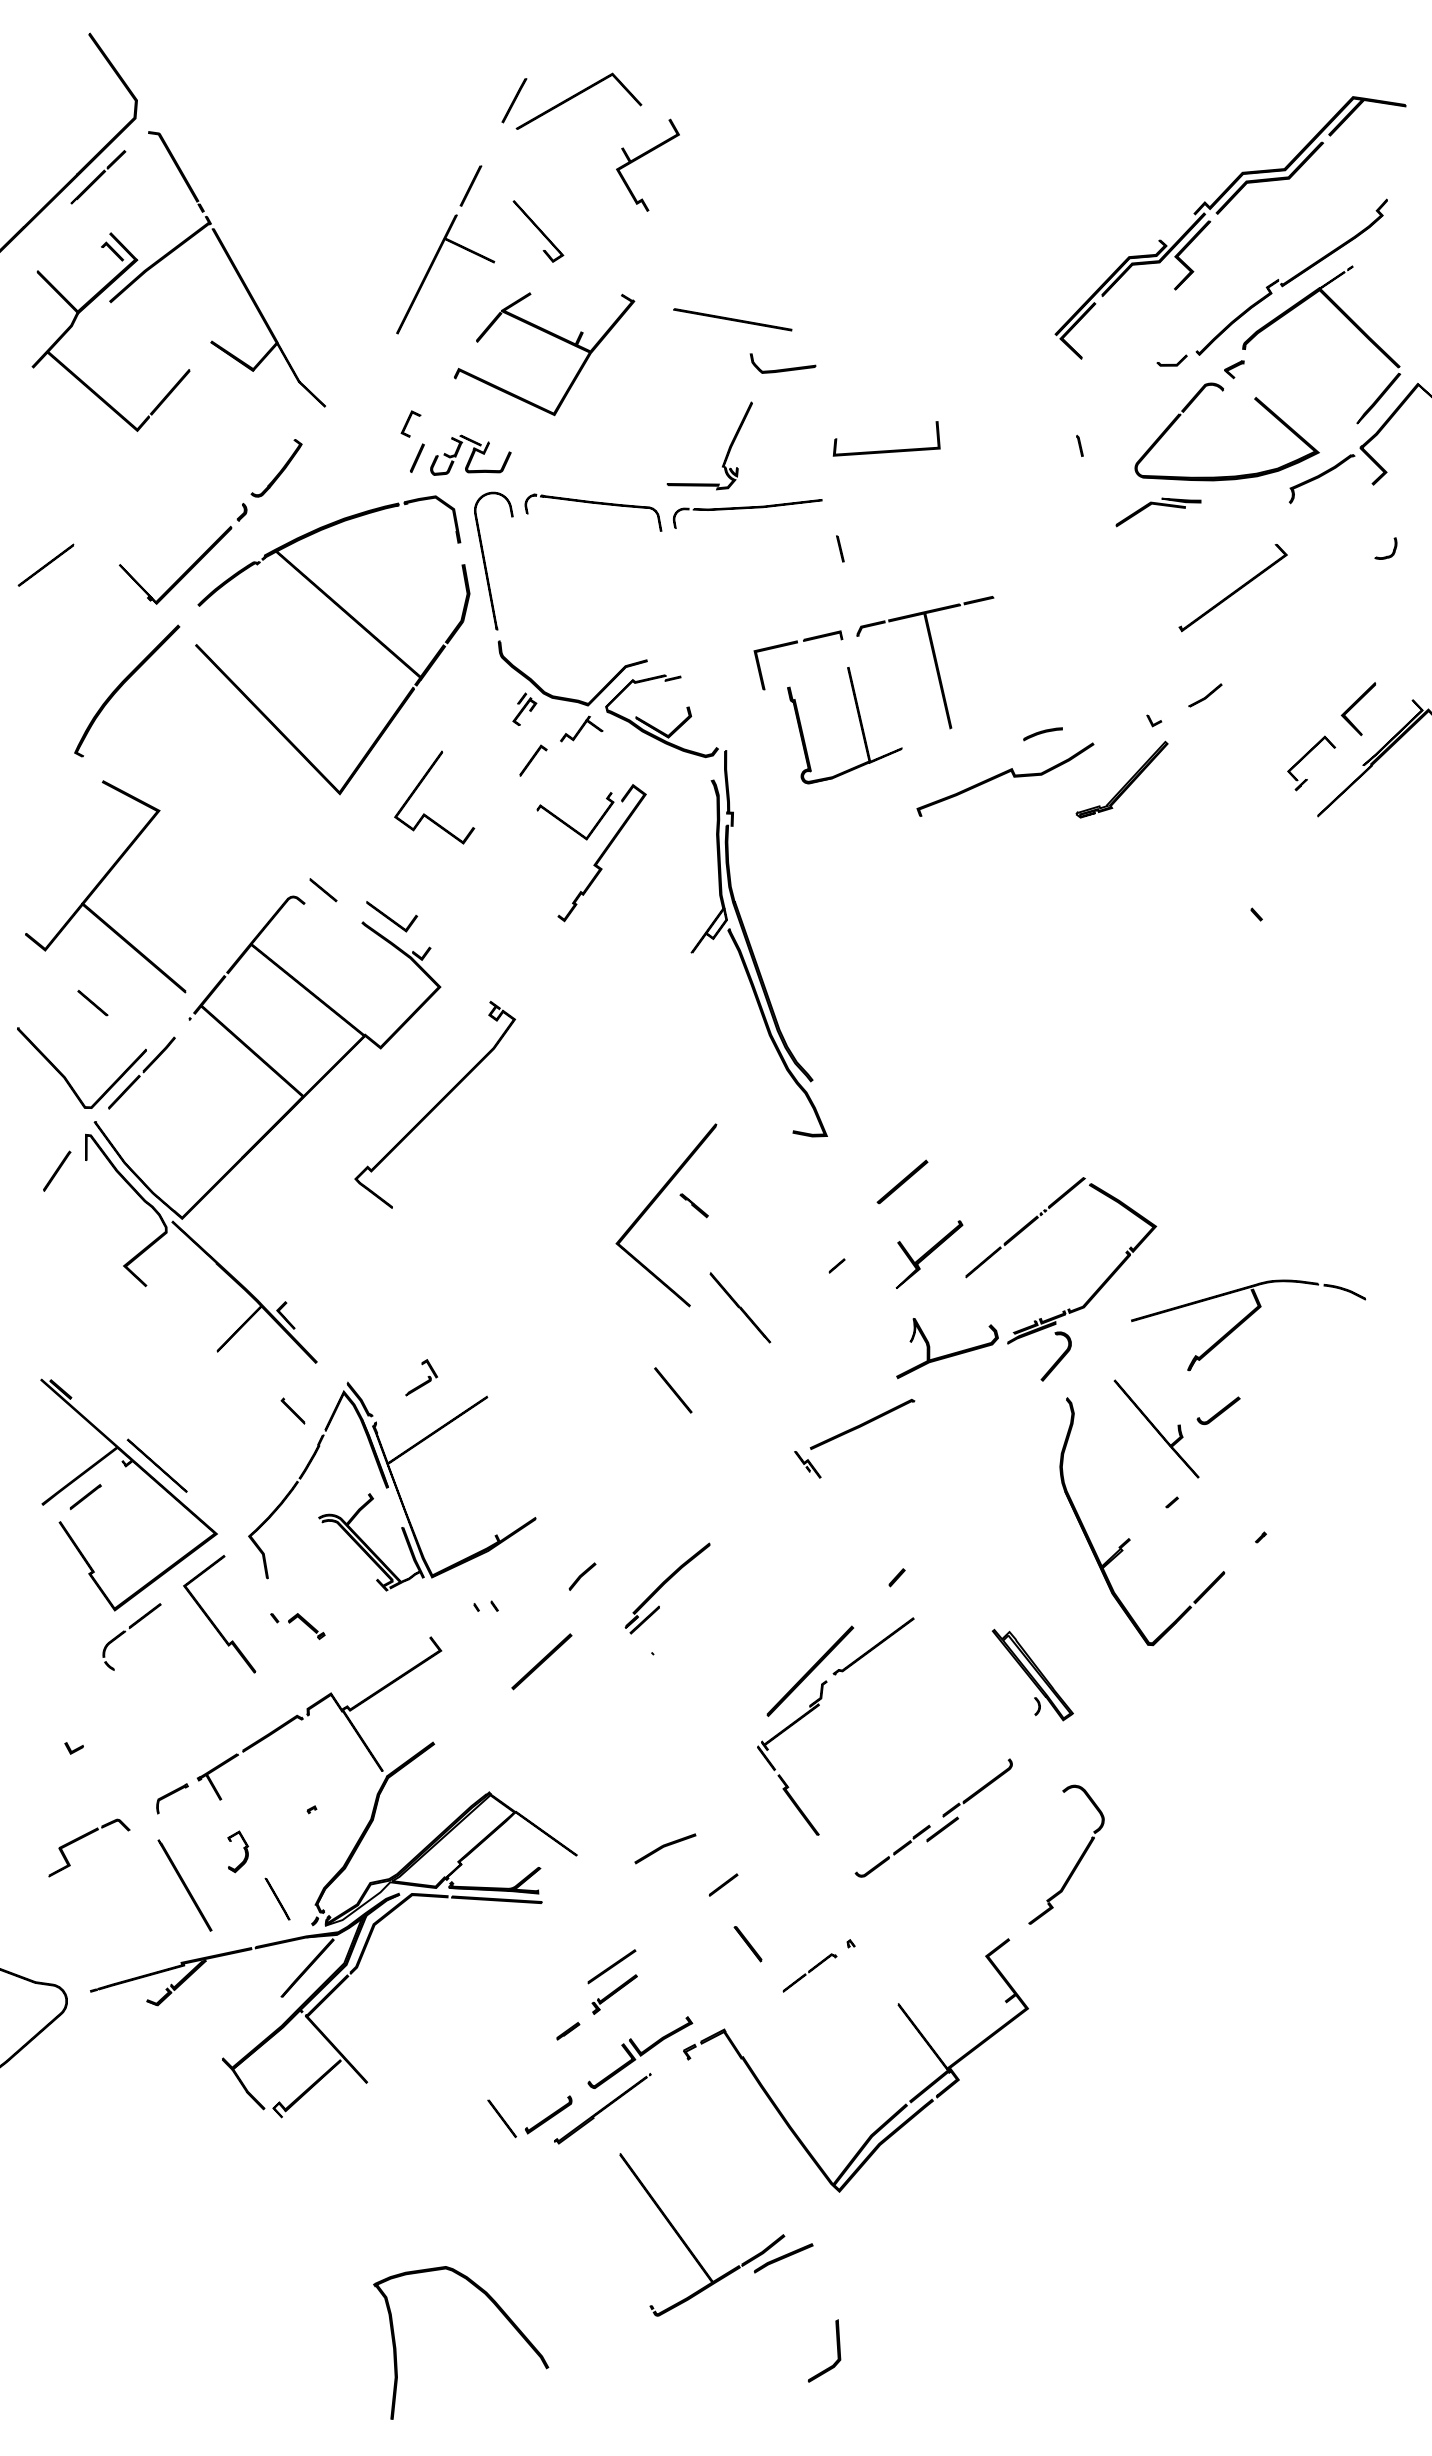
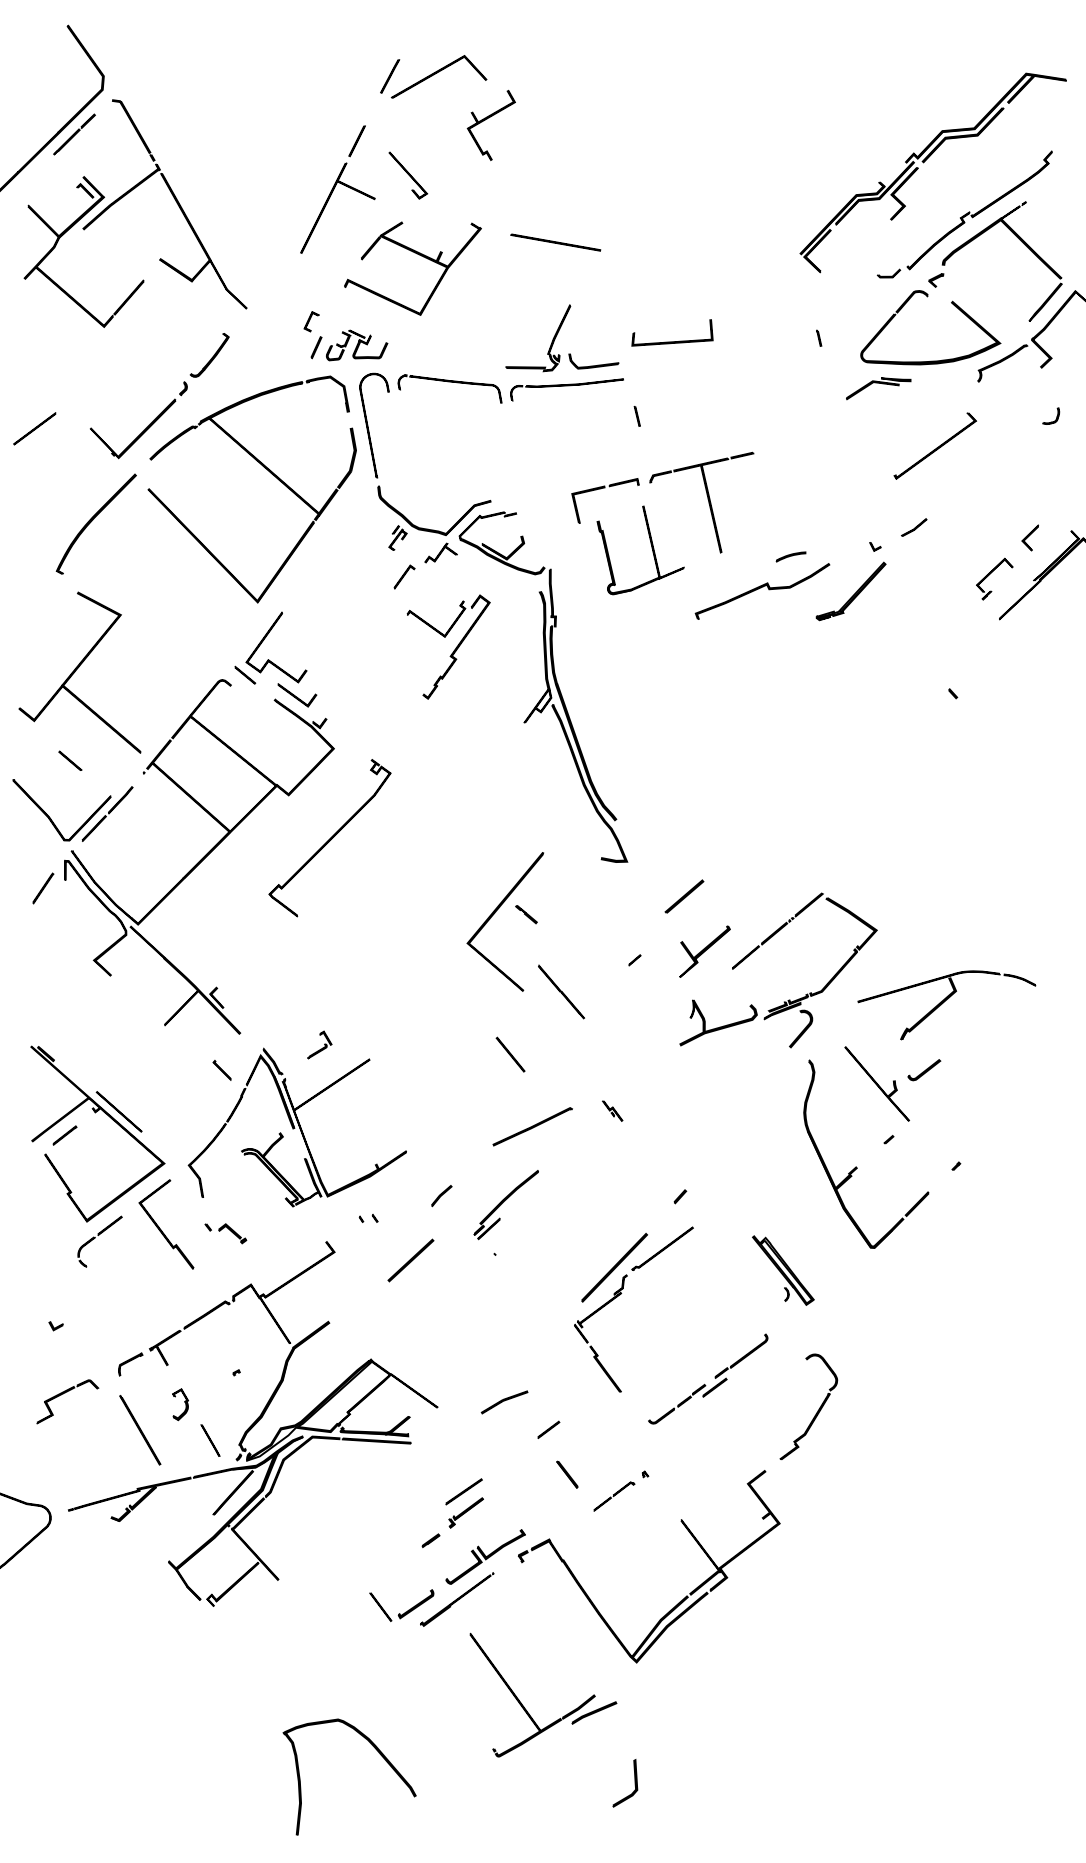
part: (782, 363) -> (593, 361), moved
part: (1358, 709) -> (1030, 538), size x0.62
part: (419, 786) -> (265, 639), moved
part: (862, 1423) -> (532, 1126), moved

